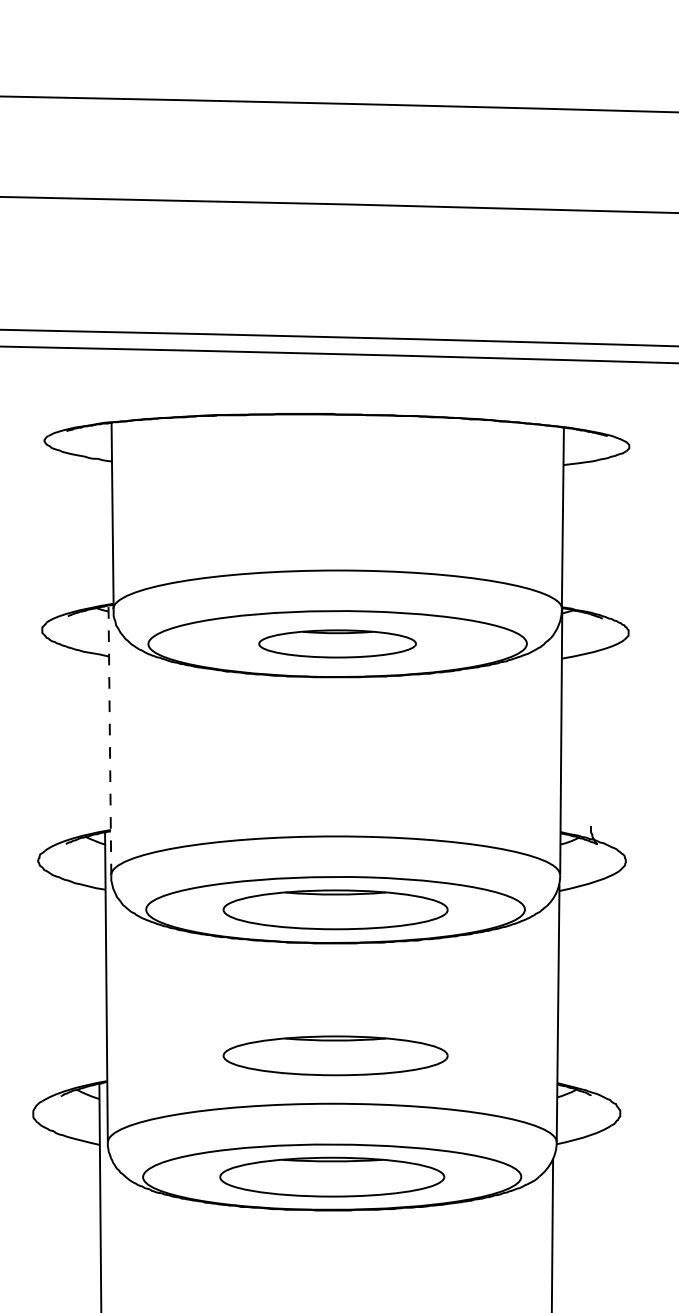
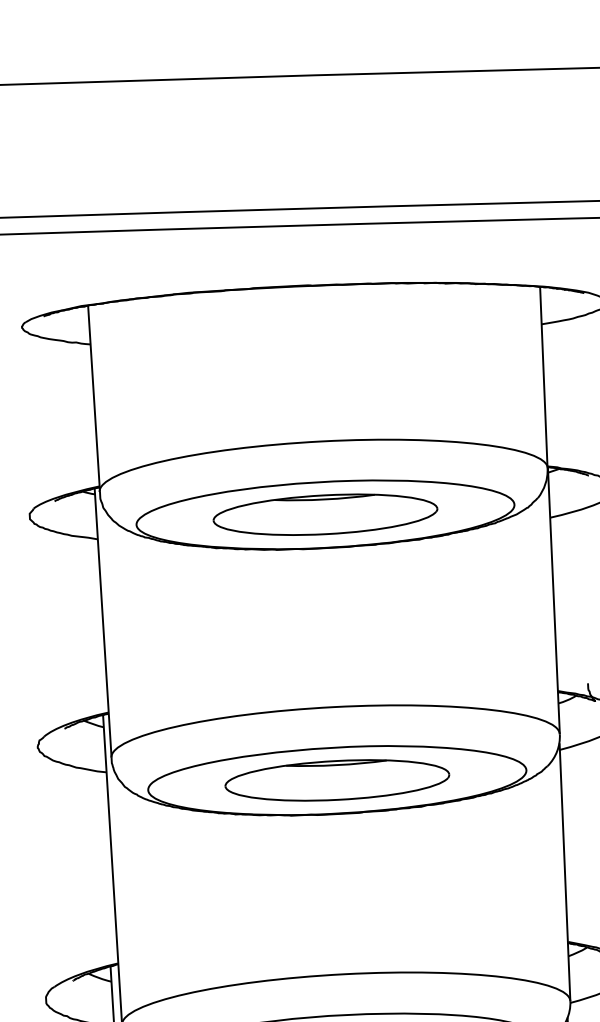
part: (337, 643) -> (325, 514), size x1.43
line: (109, 740) -> (102, 623), dashed -> solid
part: (335, 1055) -> (344, 925), removed

